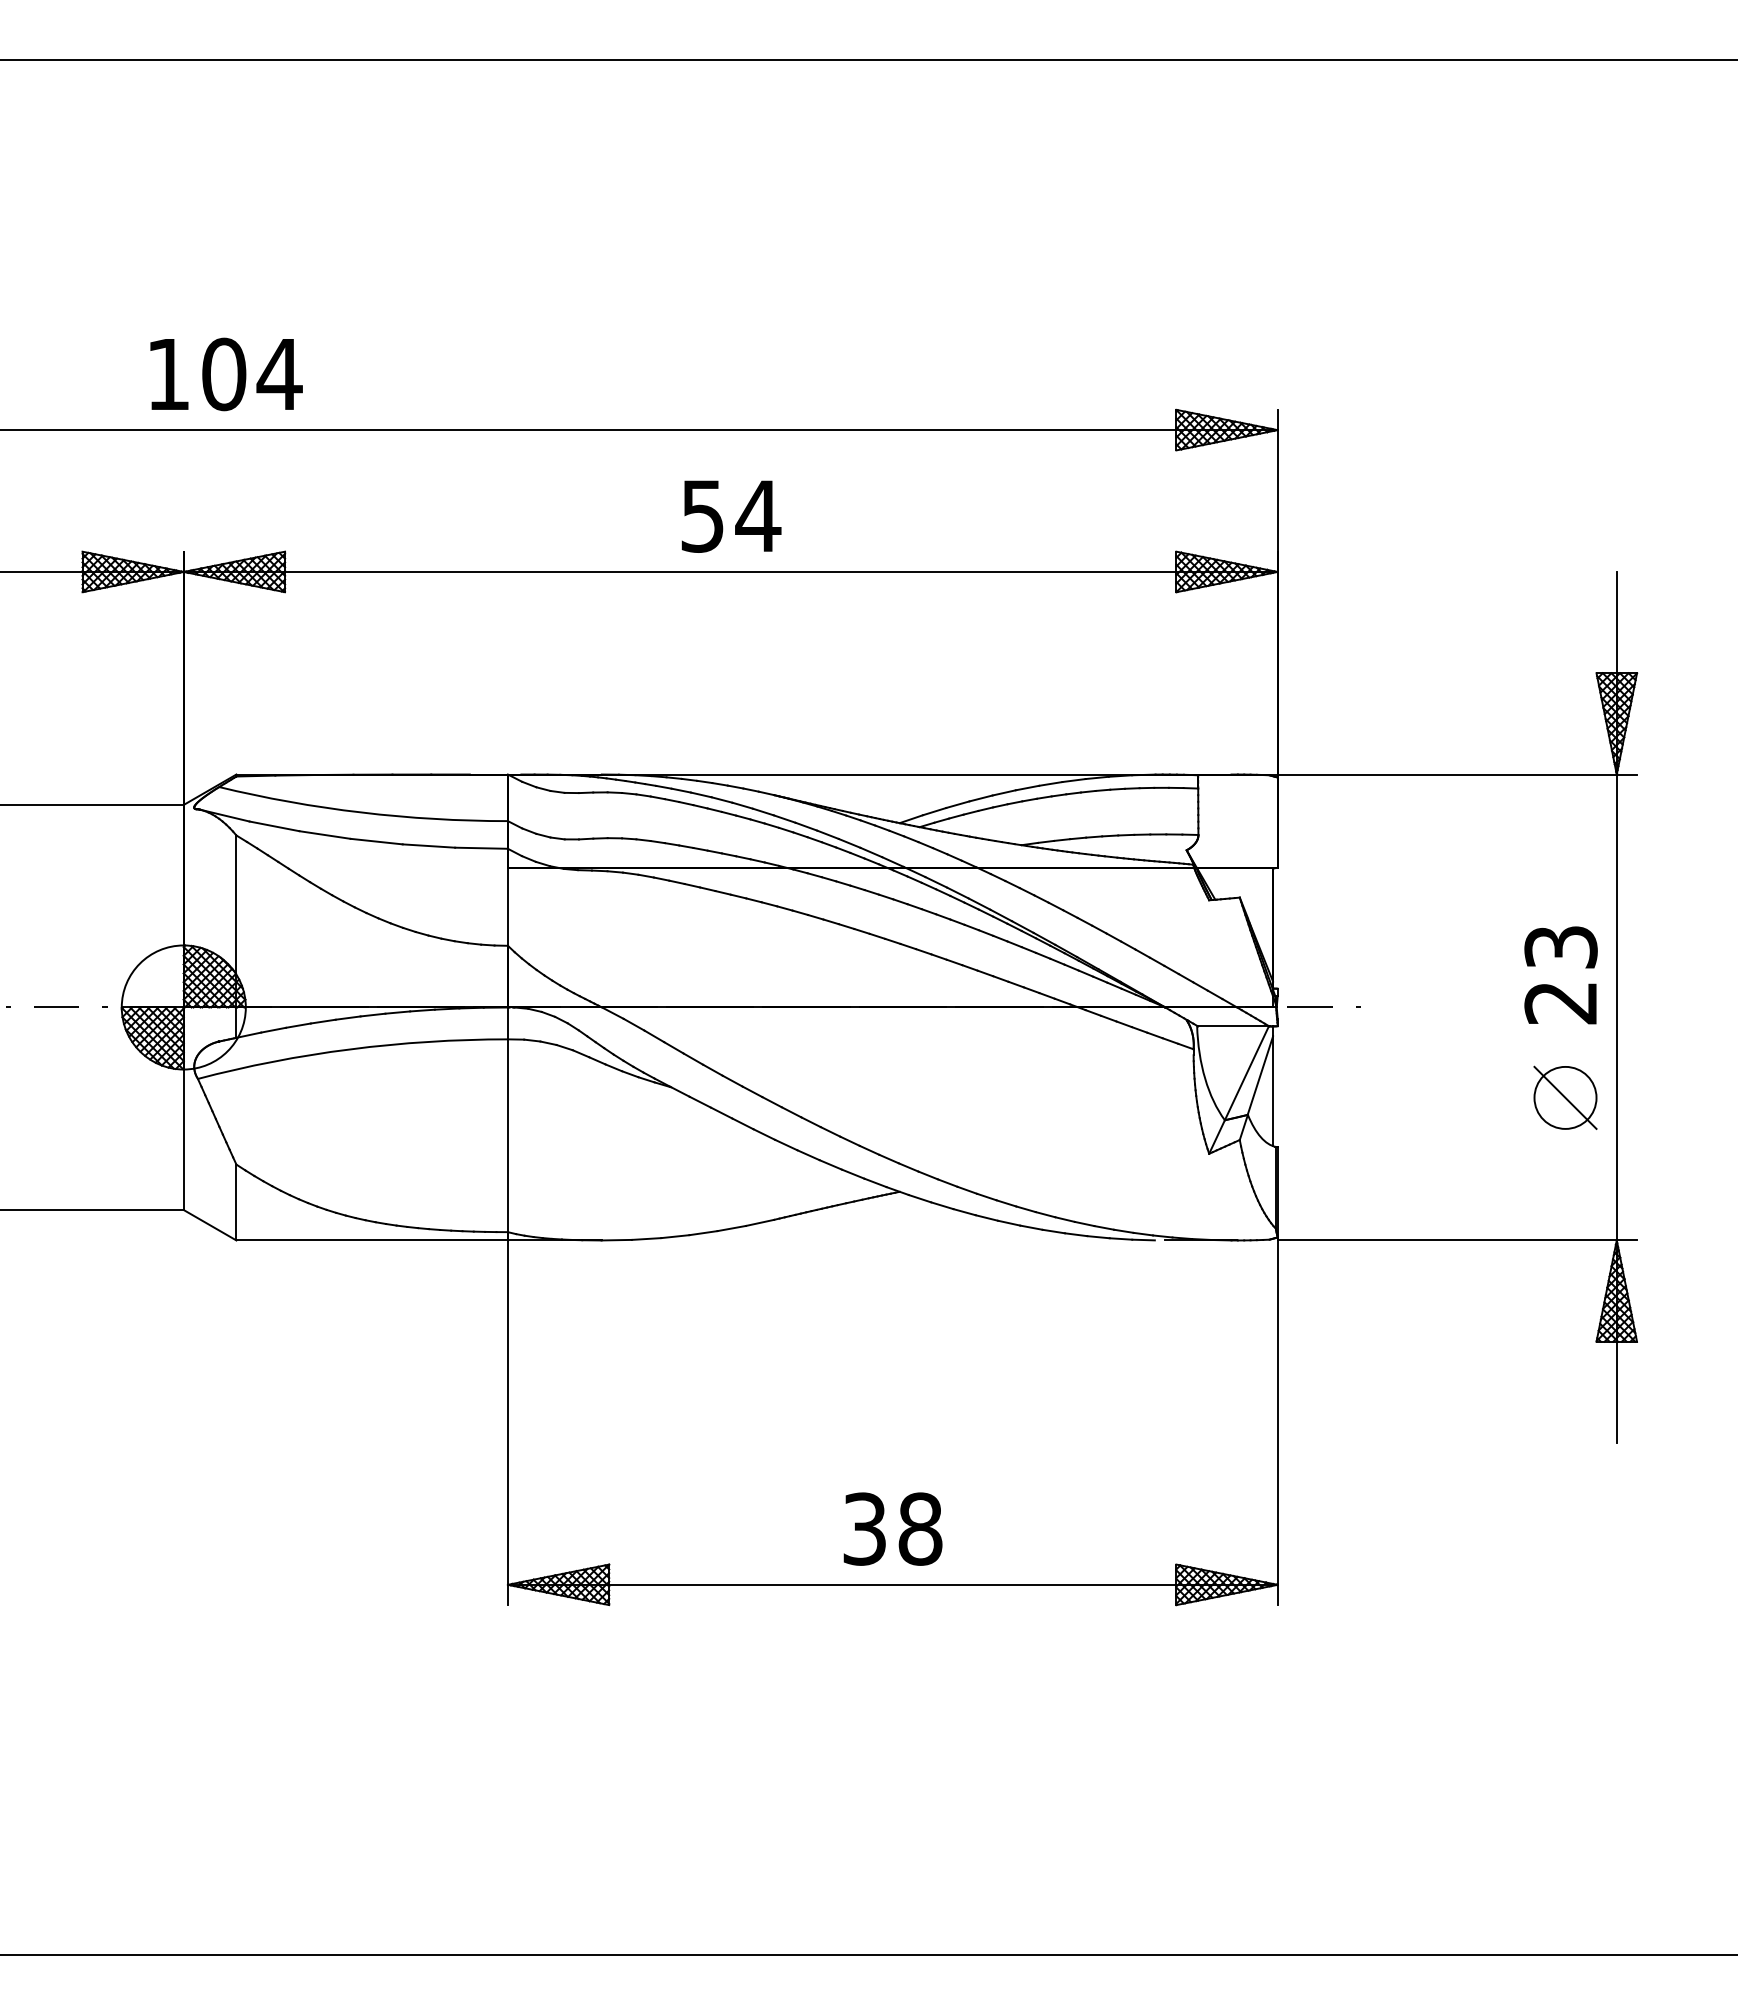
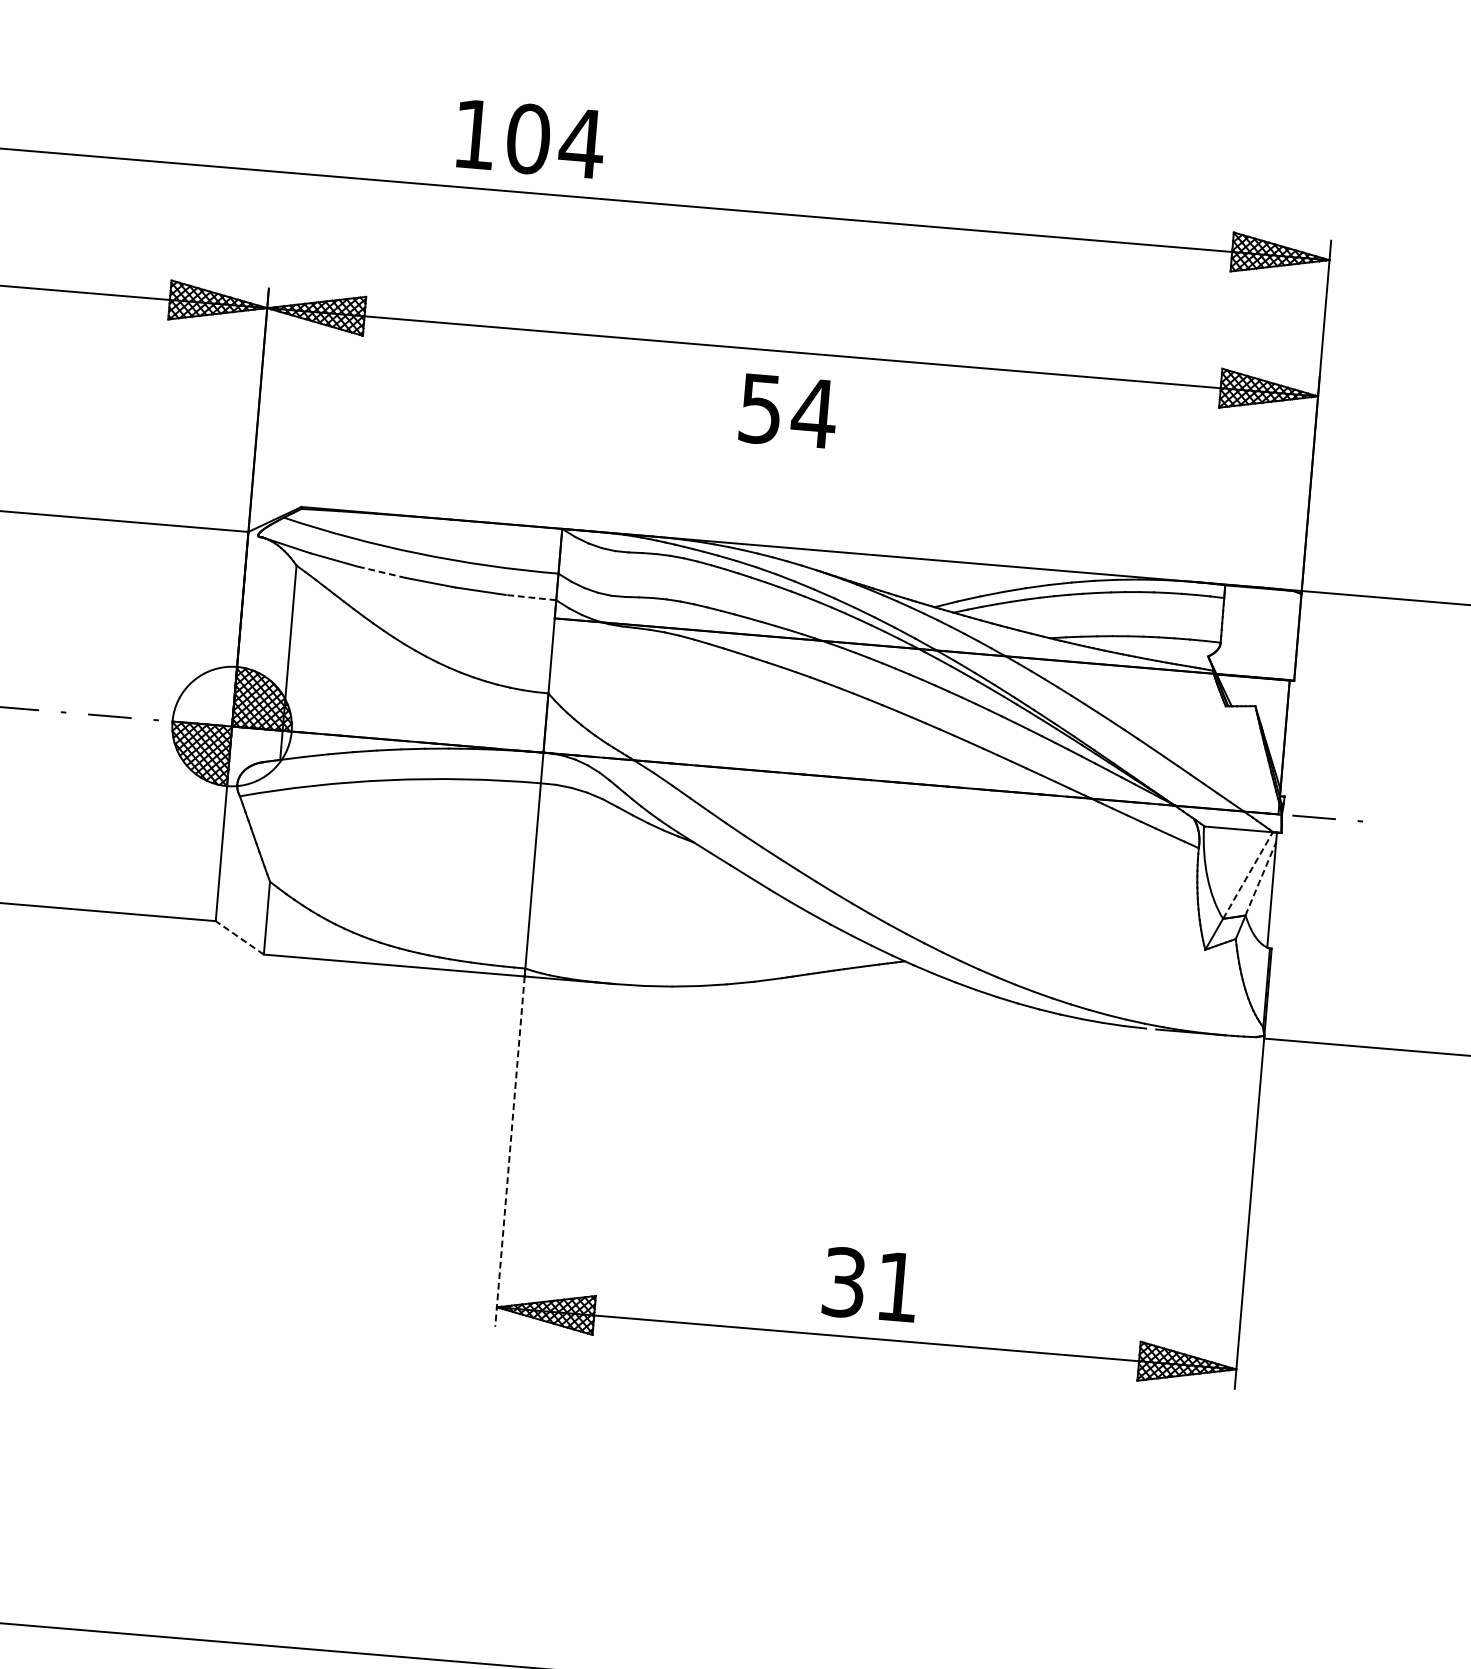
text: (226, 374) -> (530, 139), moved
text: (731, 516) -> (788, 411), moved
line: (324, 835) -> (381, 572), solid -> dashed
line: (481, 848) -> (530, 597), solid -> dashed
line: (1246, 1073) -> (1247, 875), solid -> dashed
line: (1260, 1075) -> (1260, 878), solid -> dashed
line: (209, 1225) -> (239, 938), solid -> dashed
line: (507, 1423) -> (509, 1152), solid -> dashed
text: (920, 1528) -> (897, 1286), 38 -> 31

